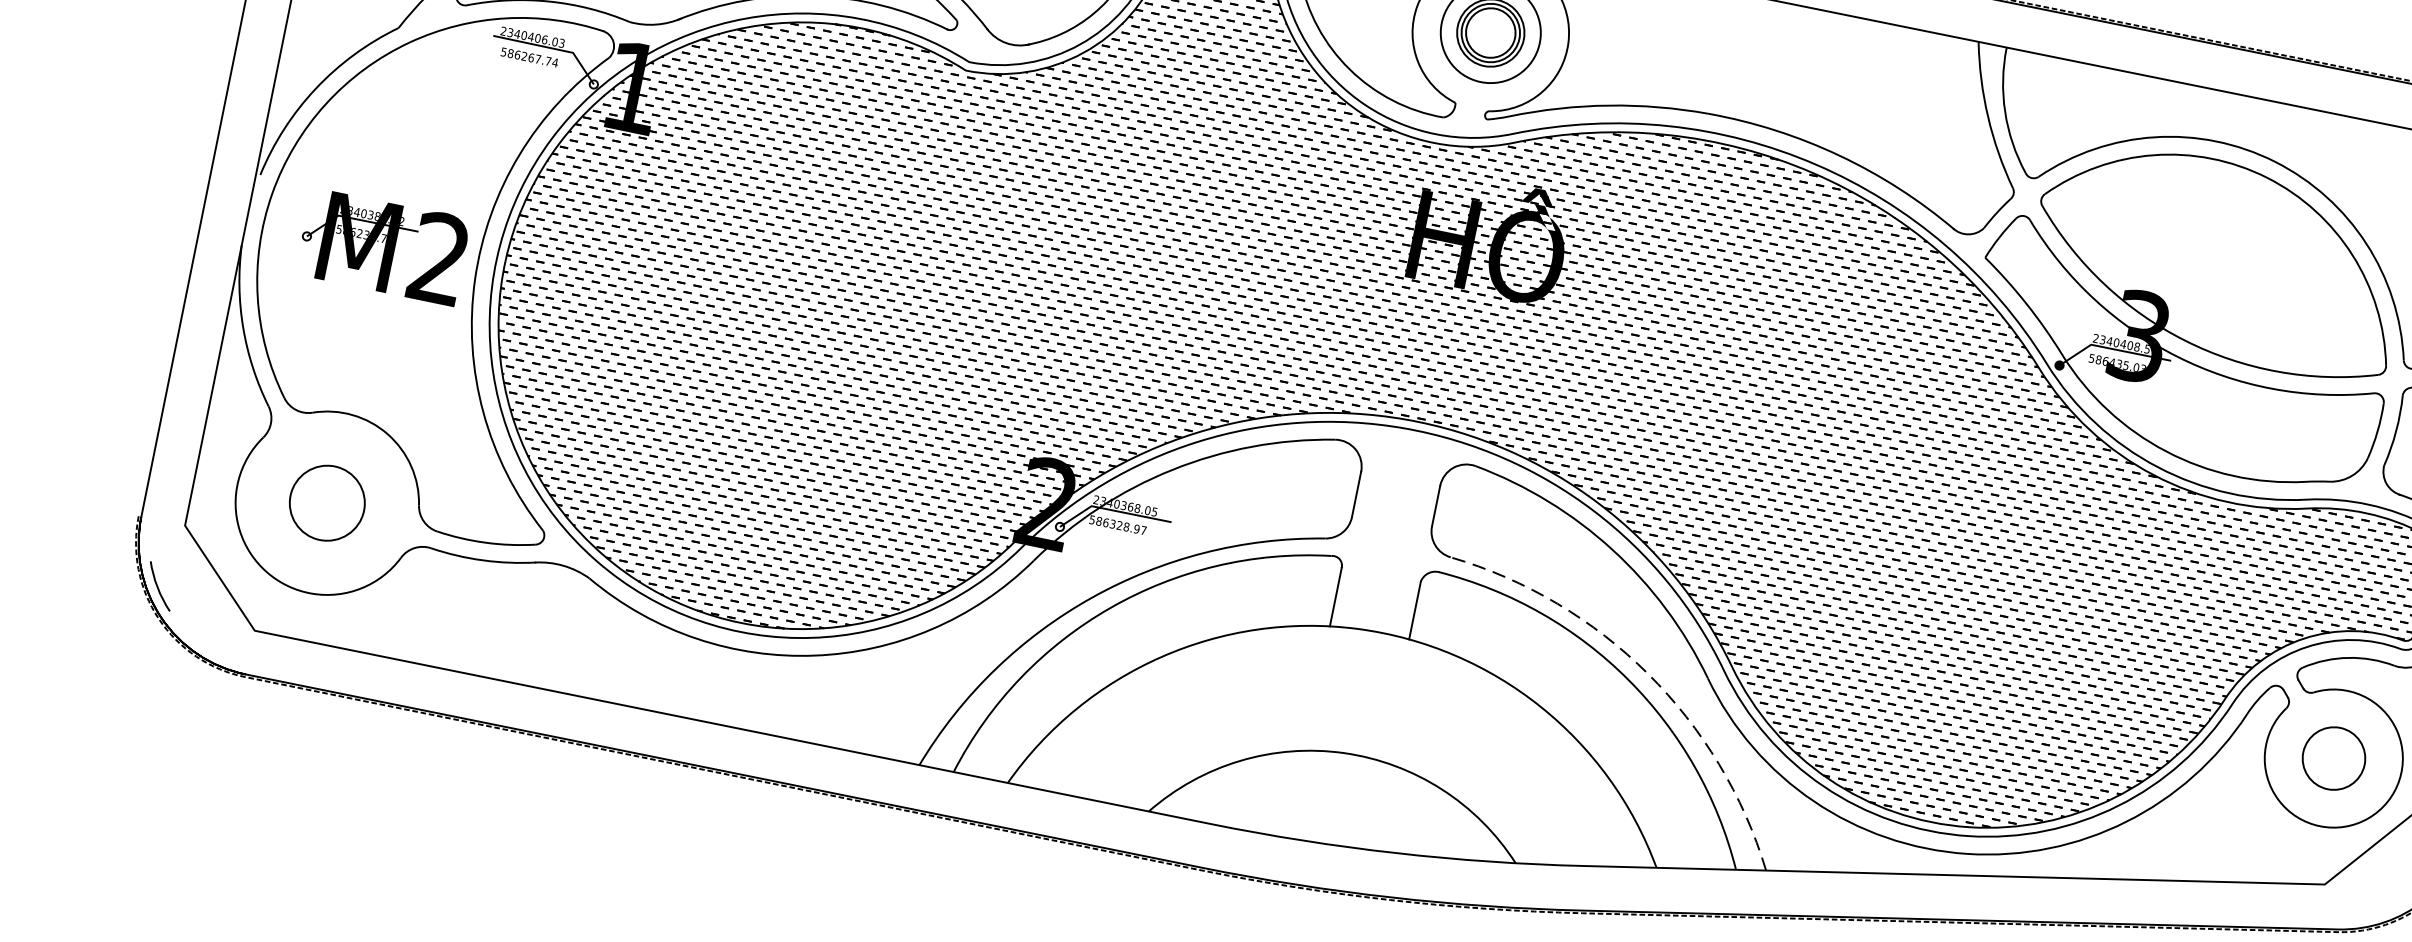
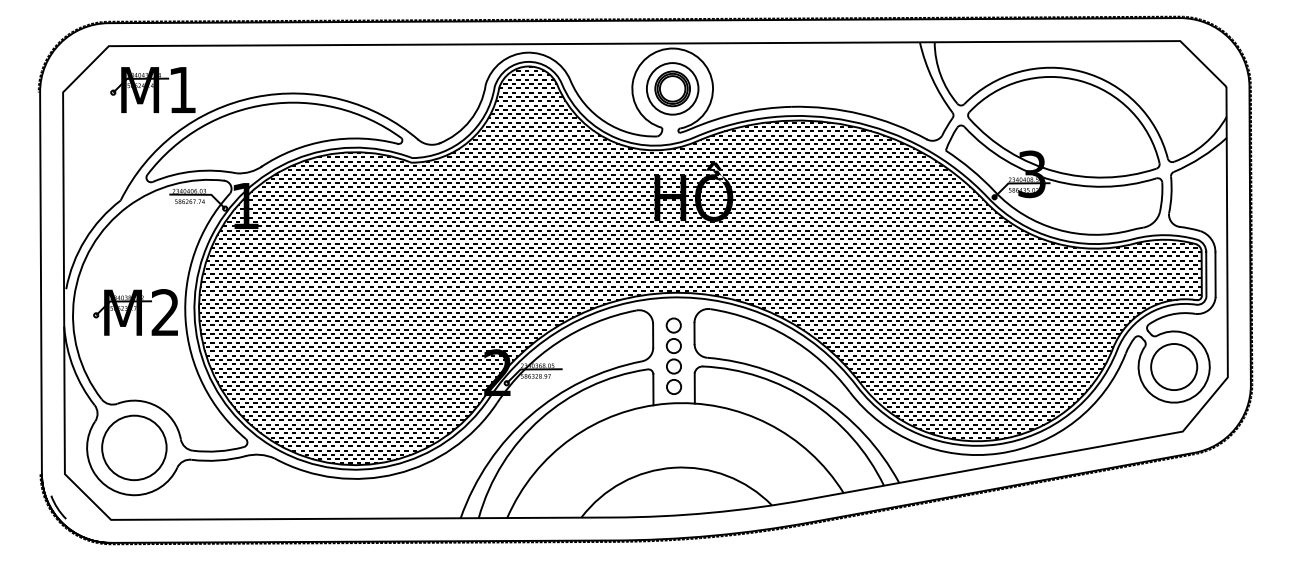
circle: (327, 502) -> (134, 447), size x1.67
part: (1387, 539) -> (673, 355), added
arc: (1648, 675) -> (819, 396), dashed -> solid
circle: (2334, 757) -> (1174, 366), size x1.43

